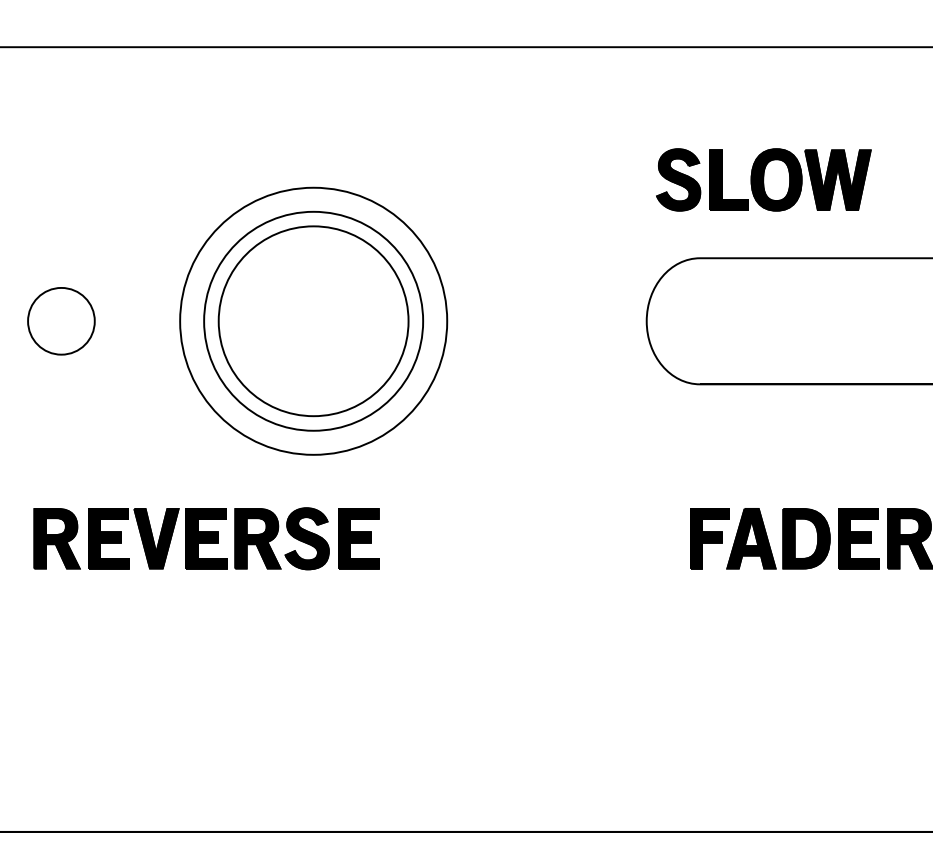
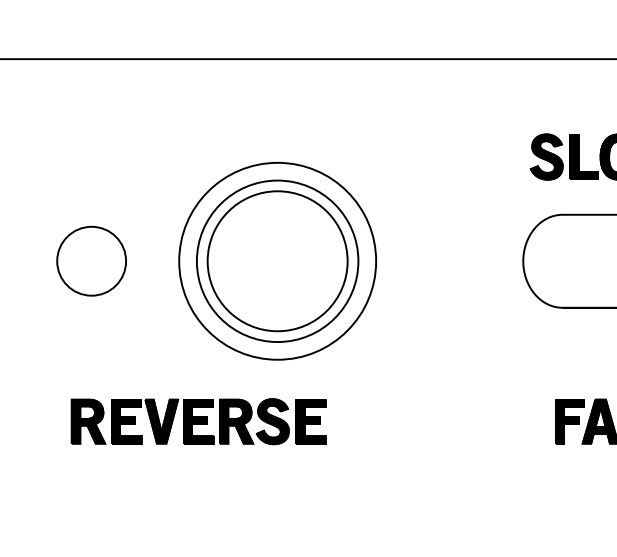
part: (61, 321) -> (91, 261), size x1.4

